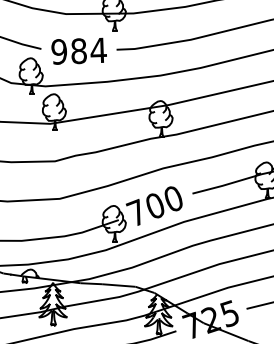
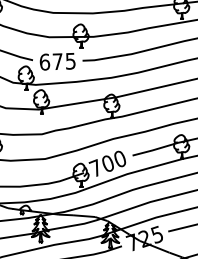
text: (78, 50) -> (57, 61), 984 -> 675

